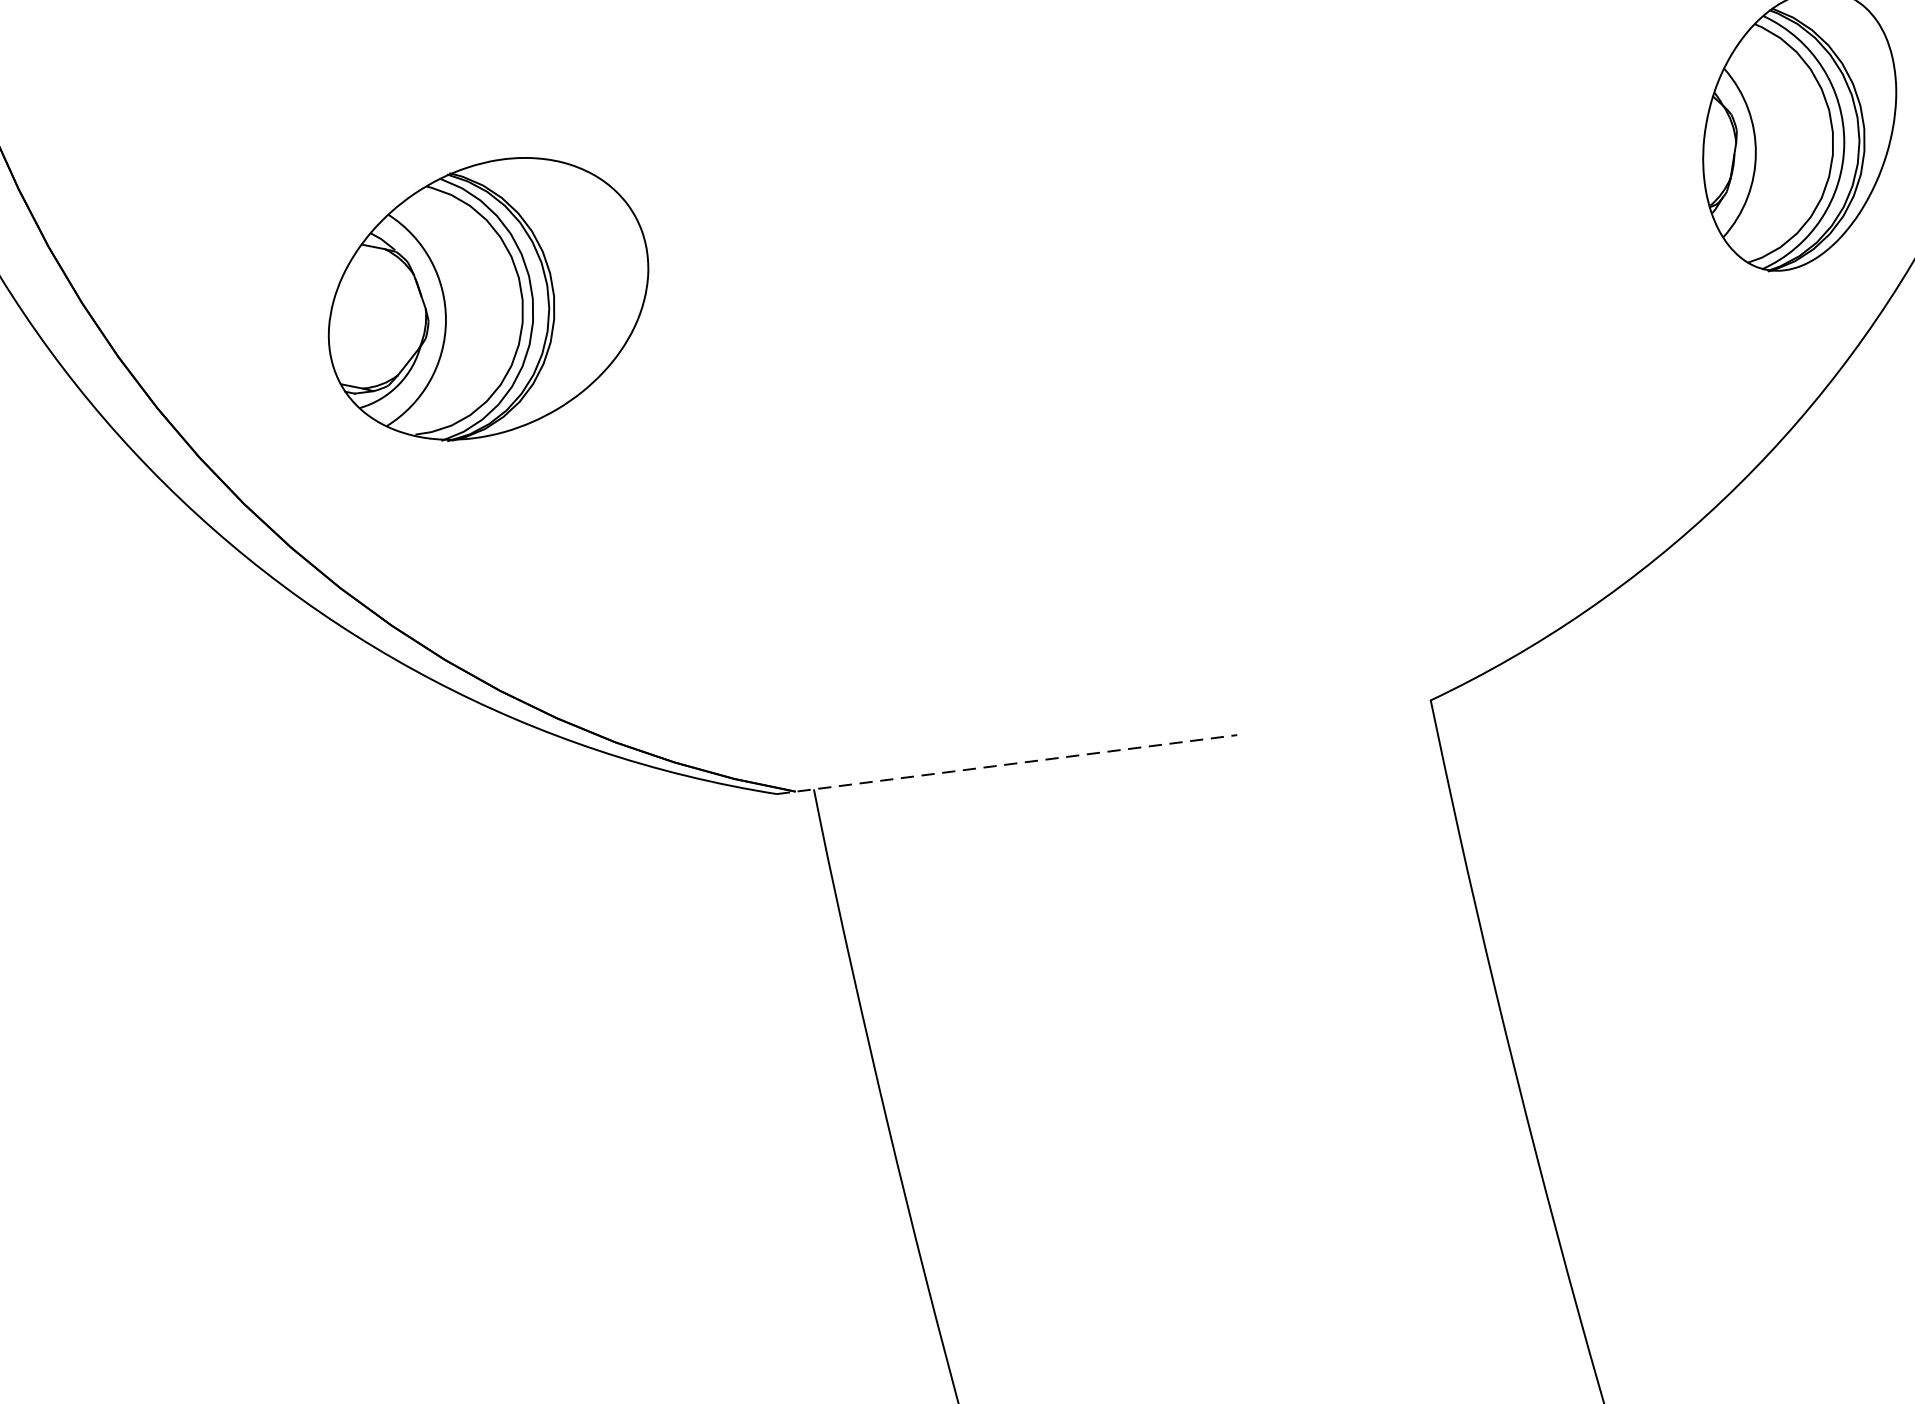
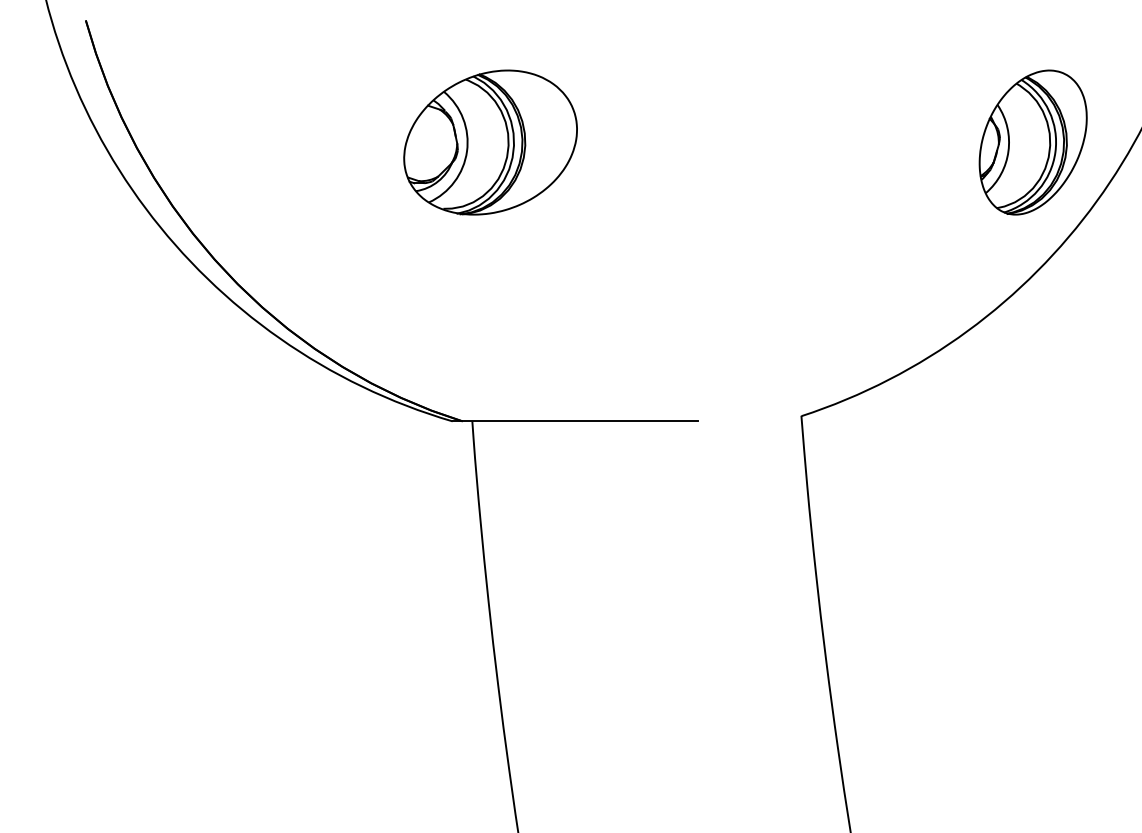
part: (487, 298) -> (490, 142), moved
line: (1007, 764) -> (575, 421), dashed -> solid

